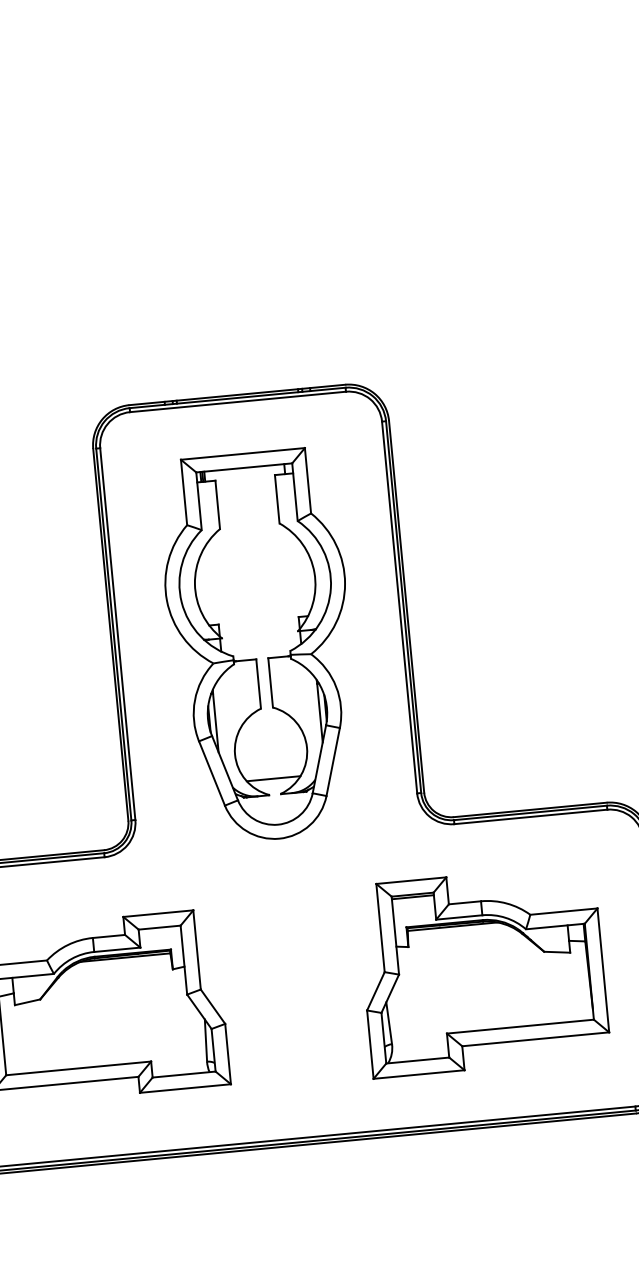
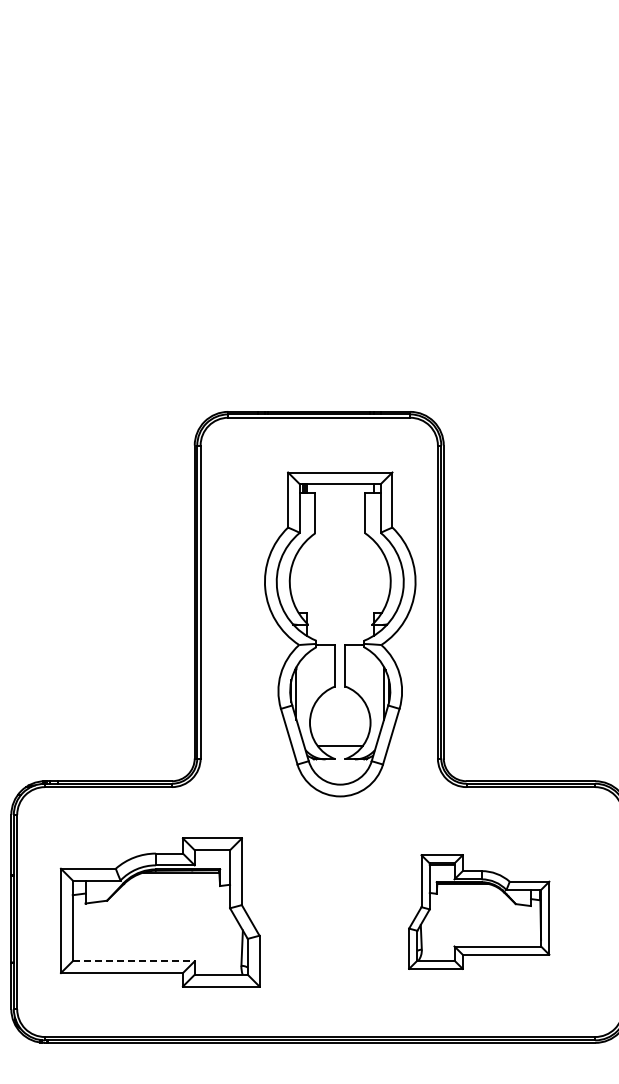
part: (261, 646) -> (340, 634), moved
part: (483, 970) -> (479, 911), size x0.7
line: (79, 1068) -> (134, 961), solid -> dashed

